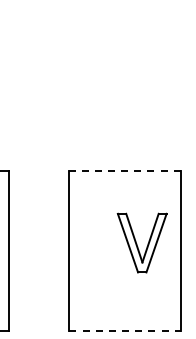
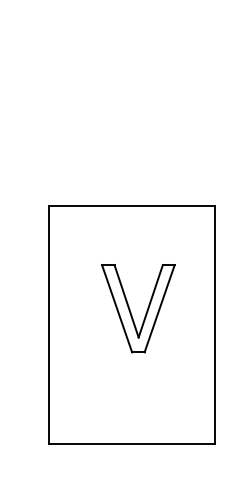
line: (125, 171) -> (132, 206), dashed -> solid
part: (141, 242) -> (137, 307), moved
line: (125, 330) -> (132, 443), dashed -> solid

